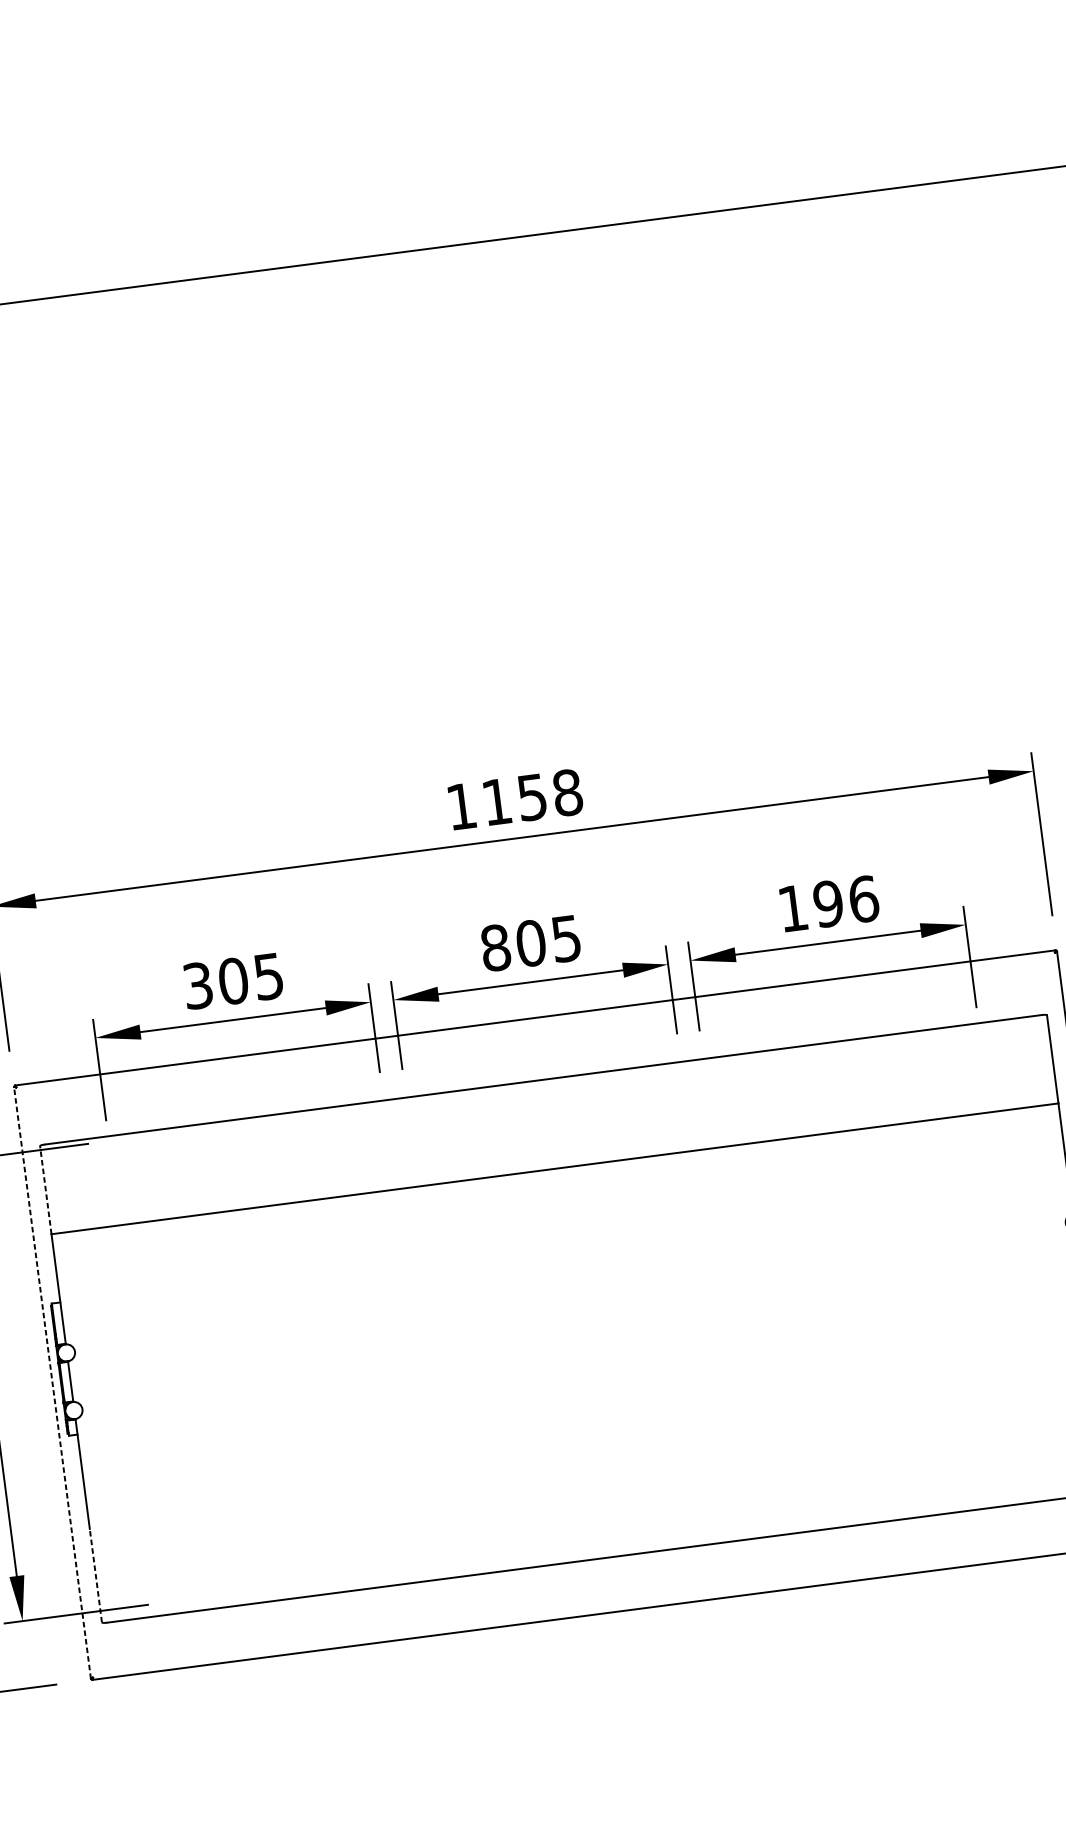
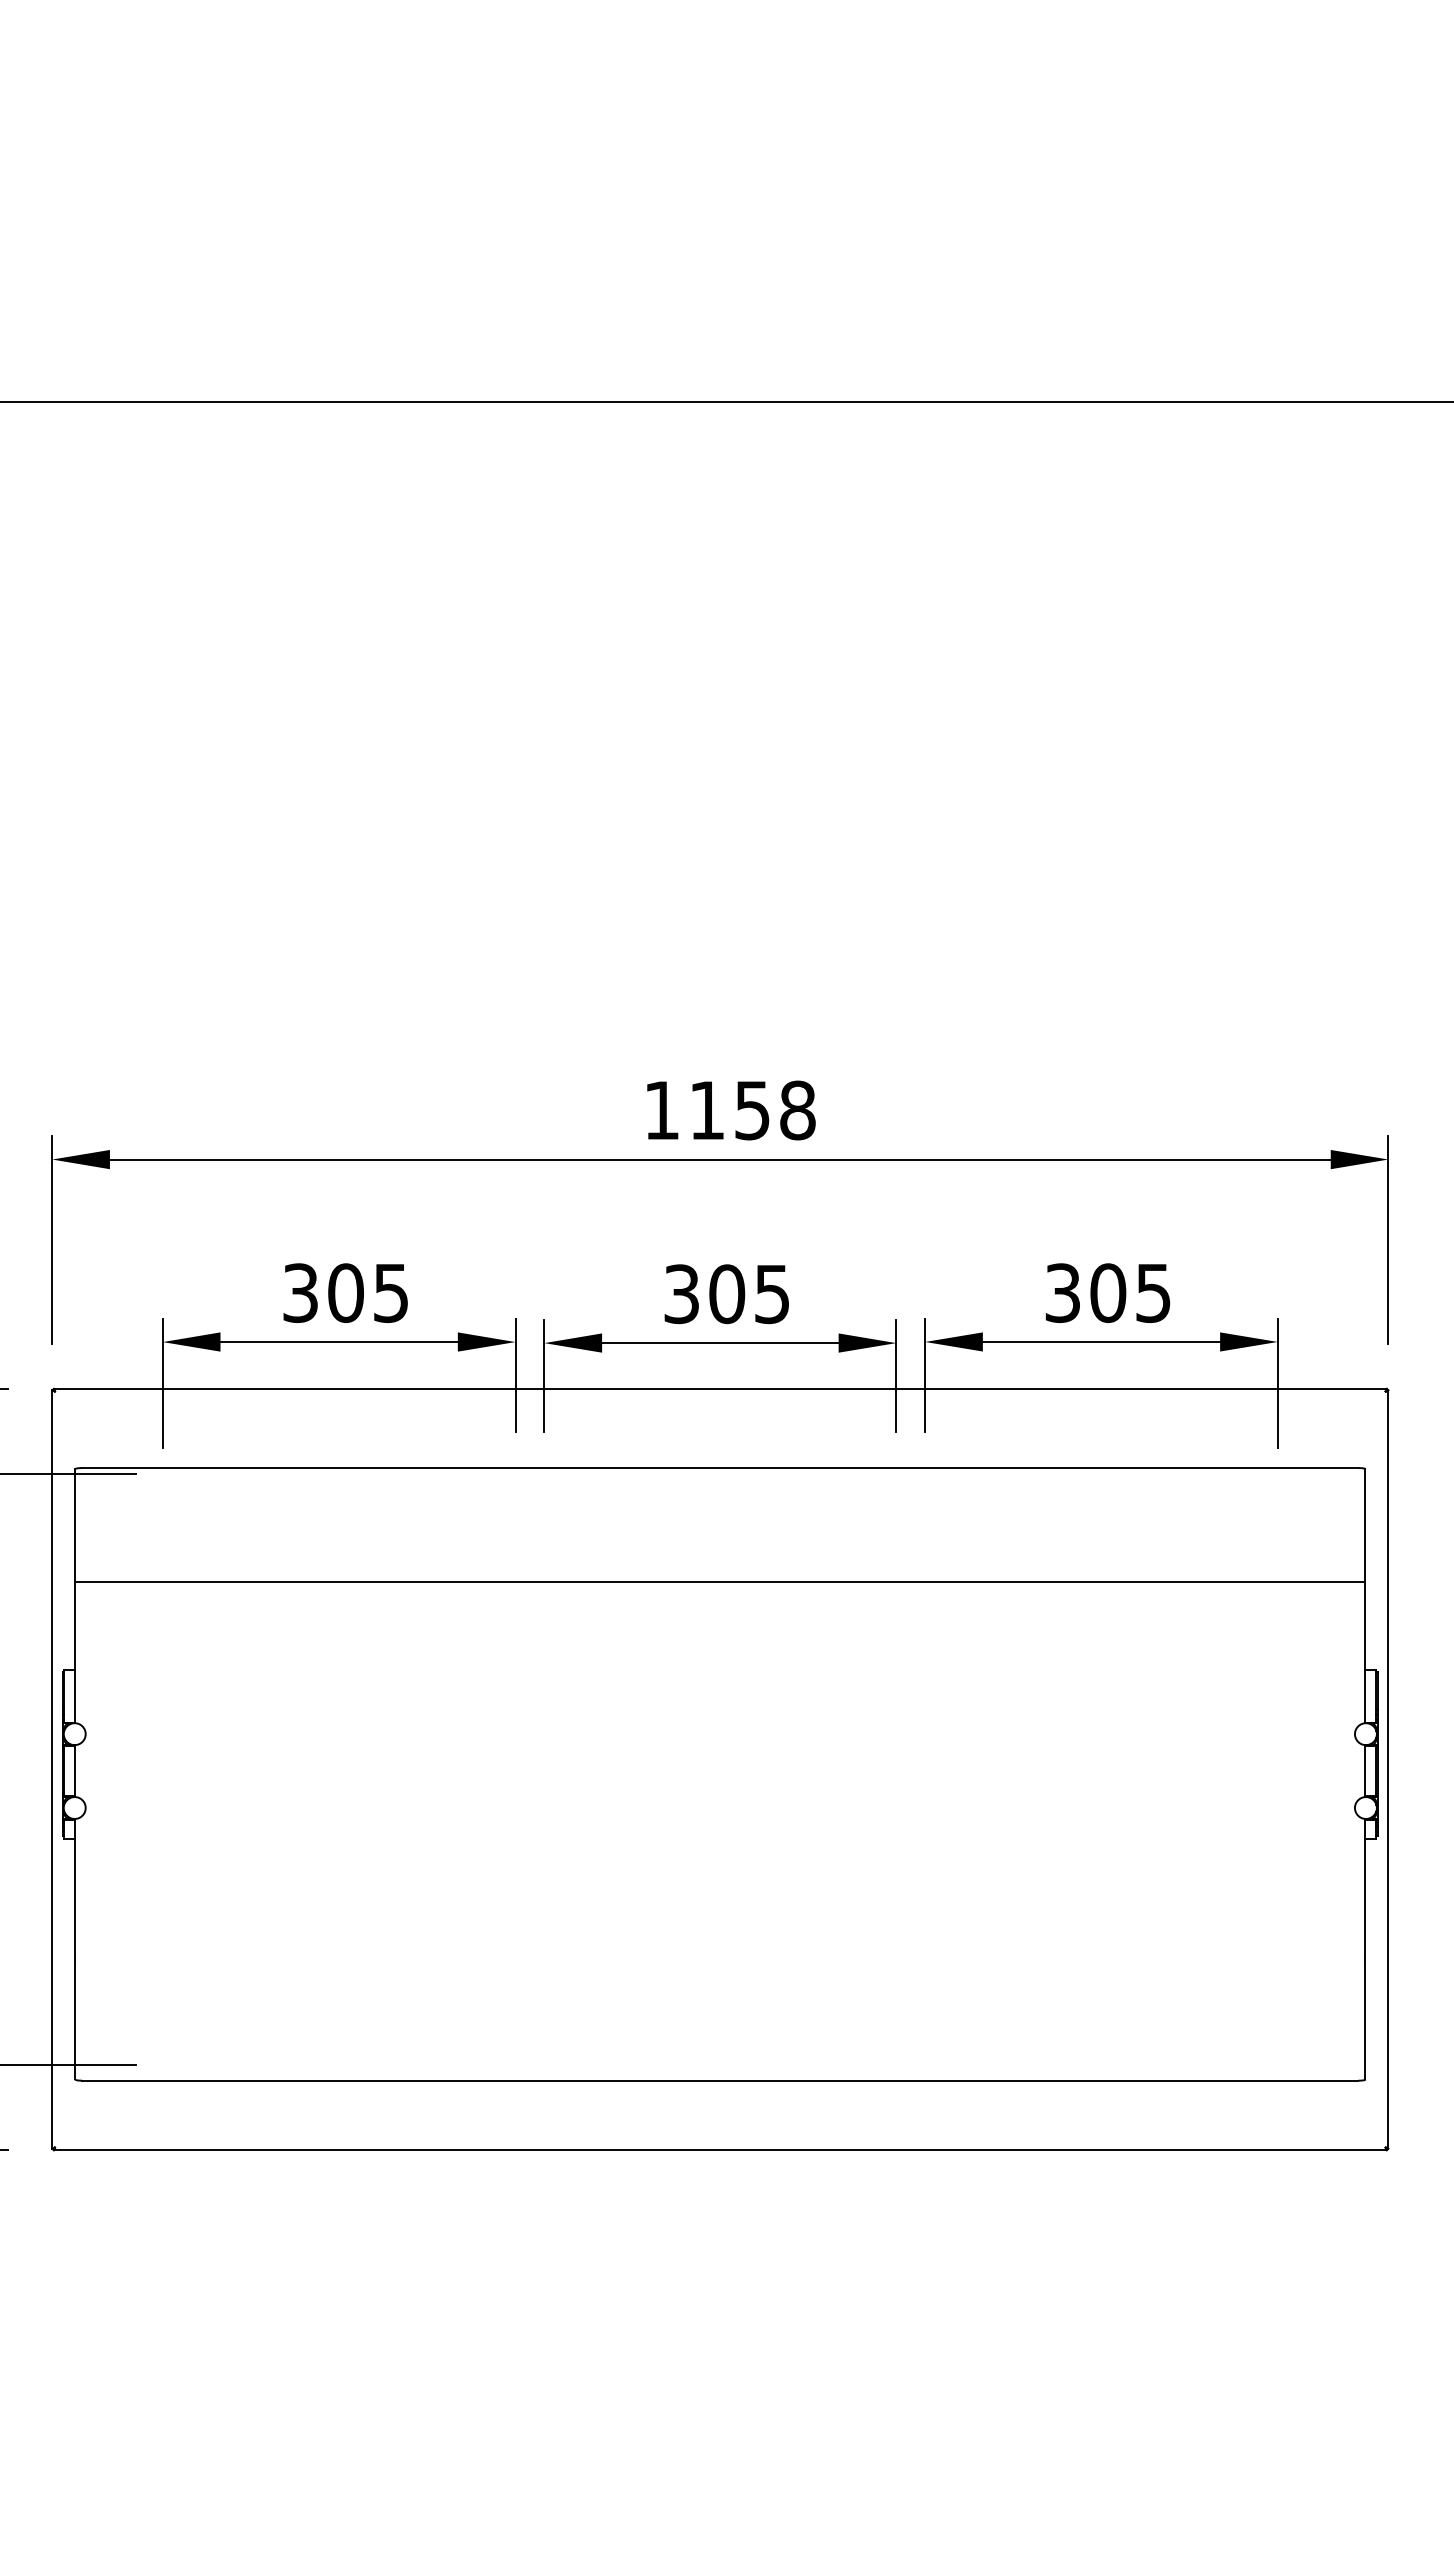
text: (828, 904) -> (1108, 1293), 196 -> 305
text: (495, 948) -> (681, 1294), 805 -> 305
line: (45, 1189) -> (75, 1525), dashed -> solid
line: (52, 1382) -> (52, 1769), dashed -> solid
line: (96, 1575) -> (75, 2019), dashed -> solid

